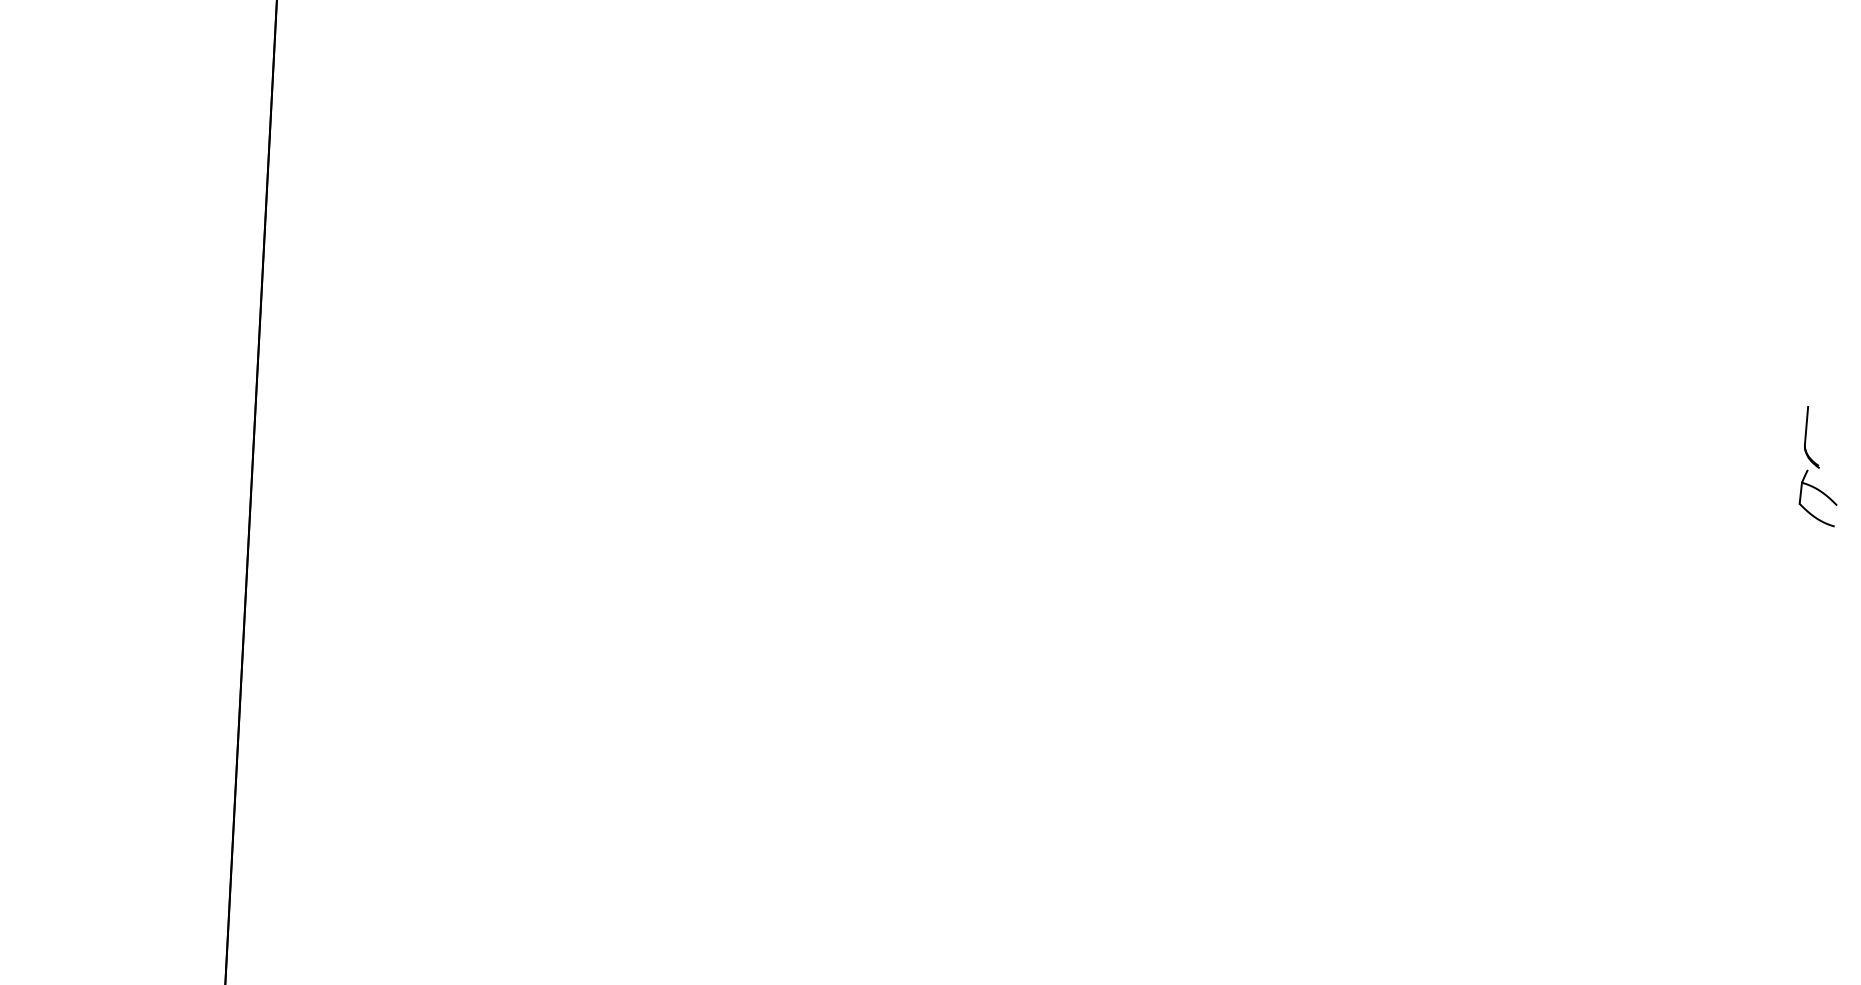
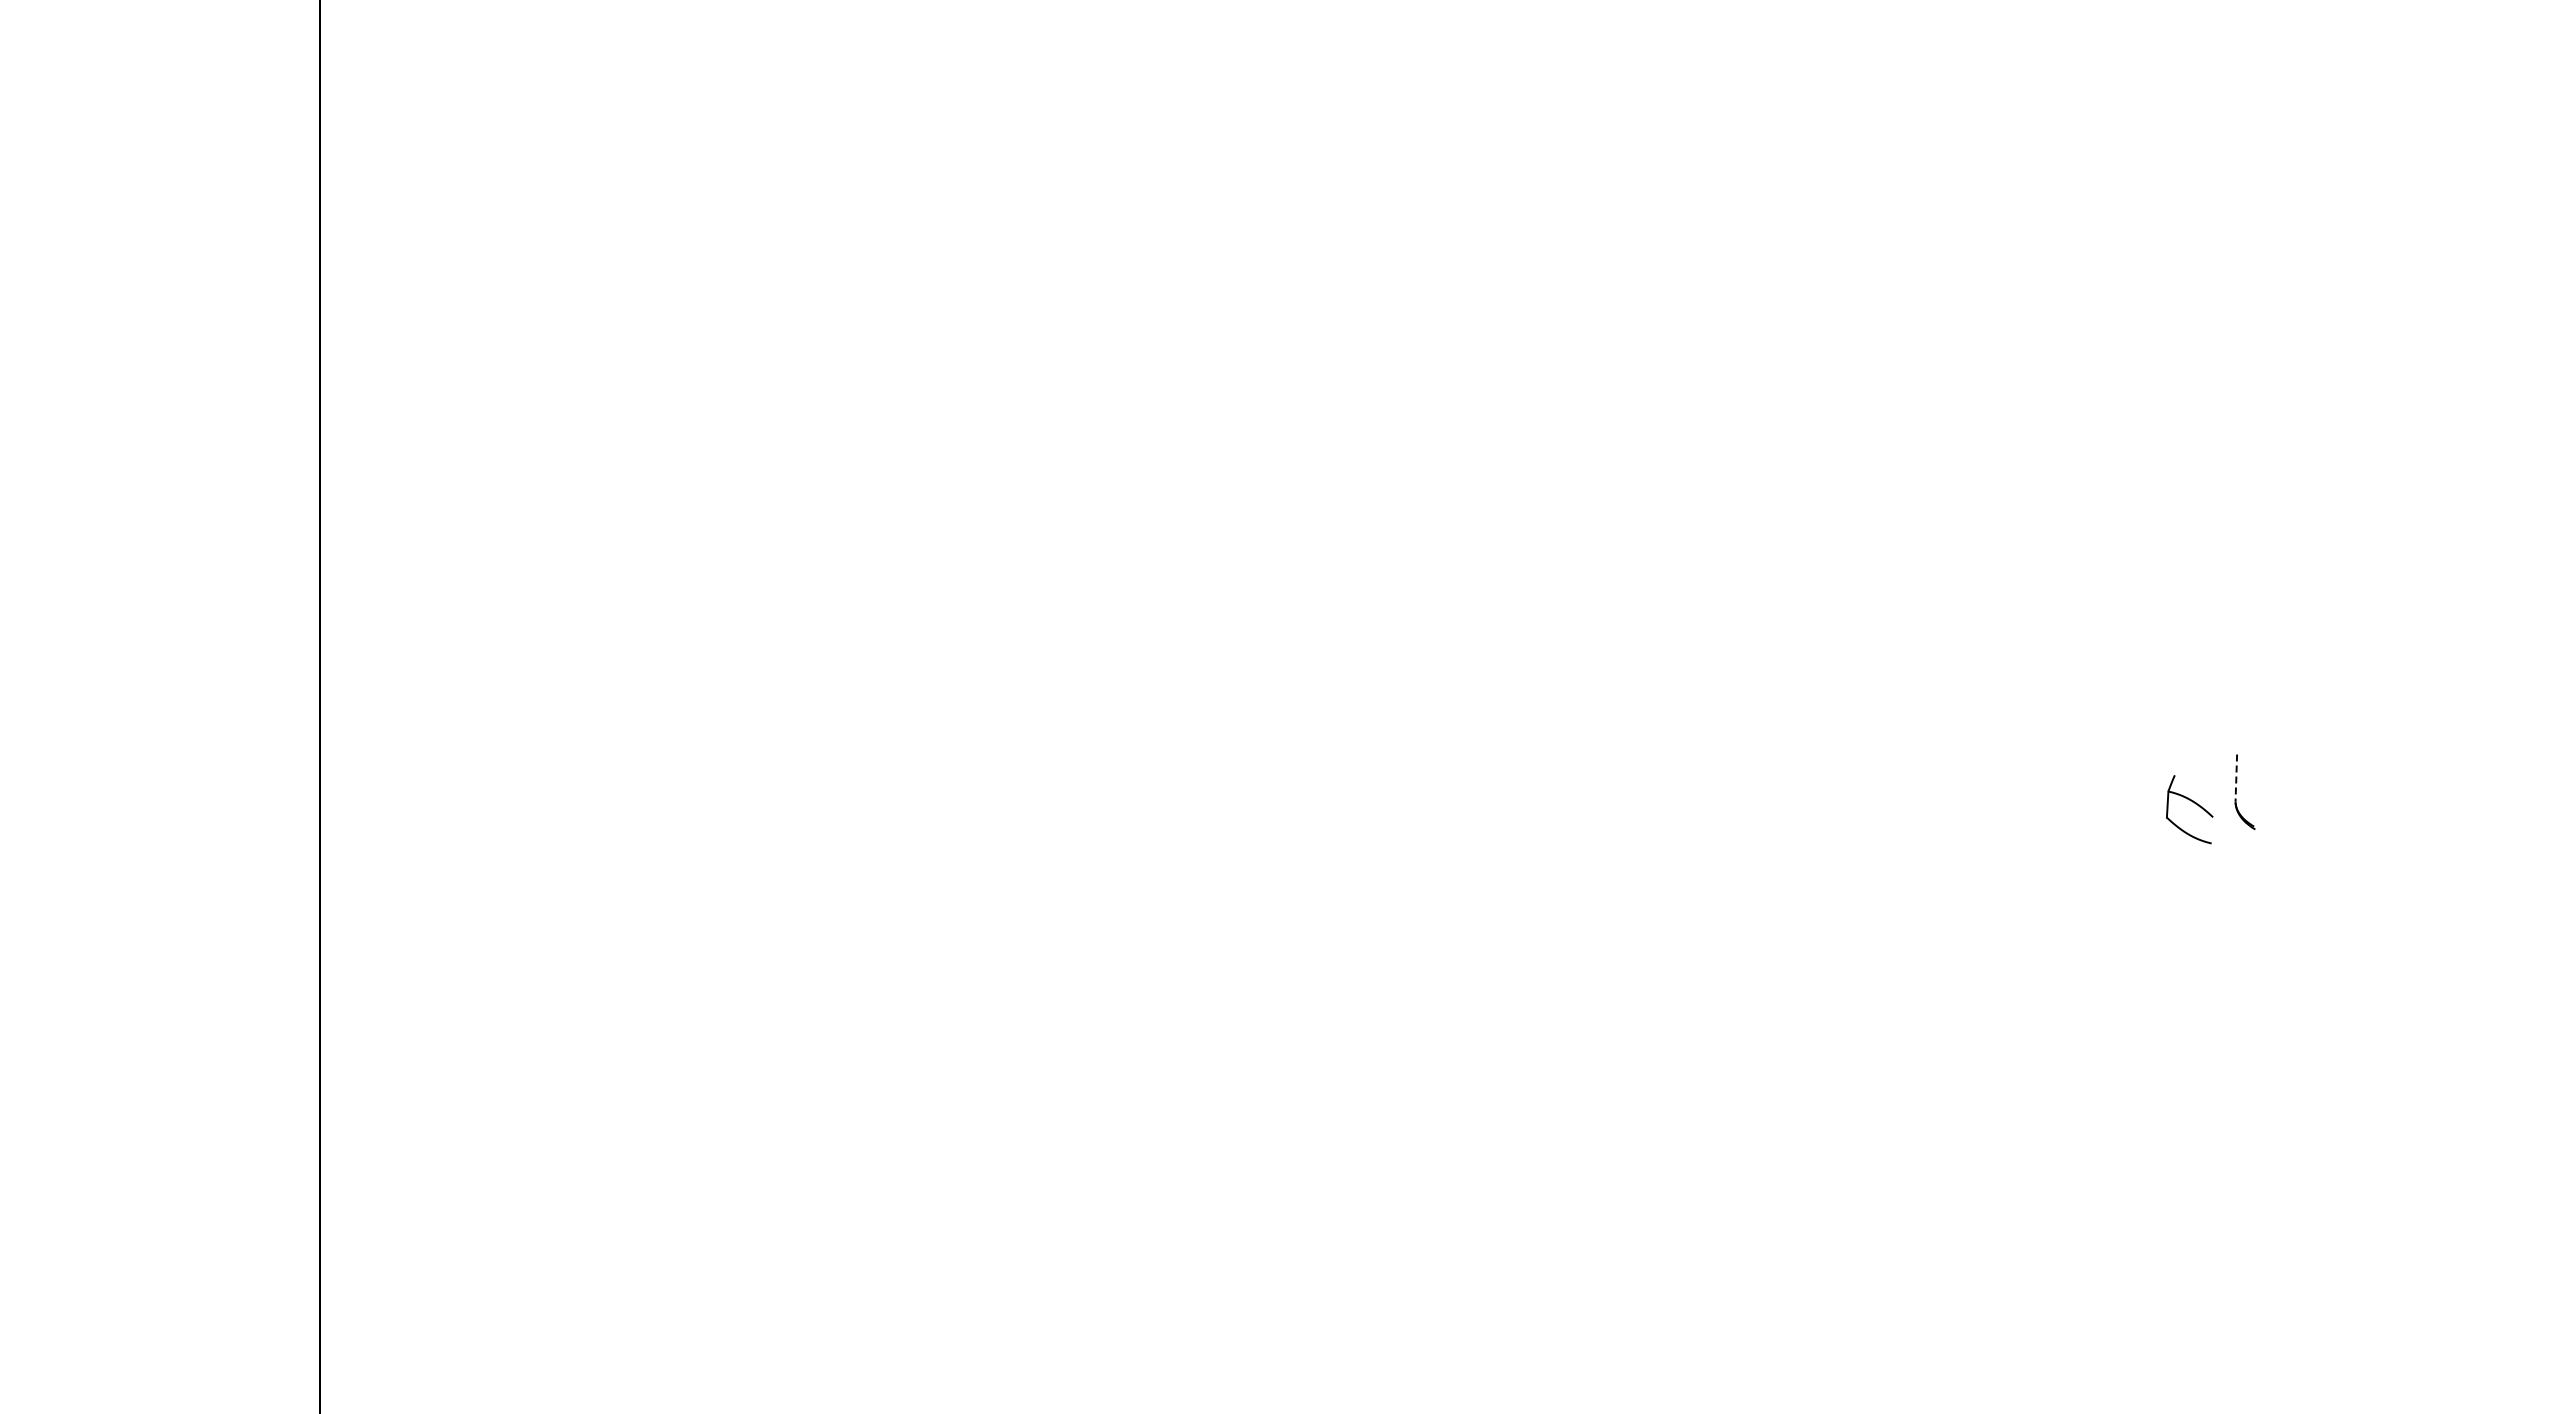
line: (1806, 426) -> (2236, 778), solid -> dashed
part: (1820, 492) -> (2192, 802), moved

